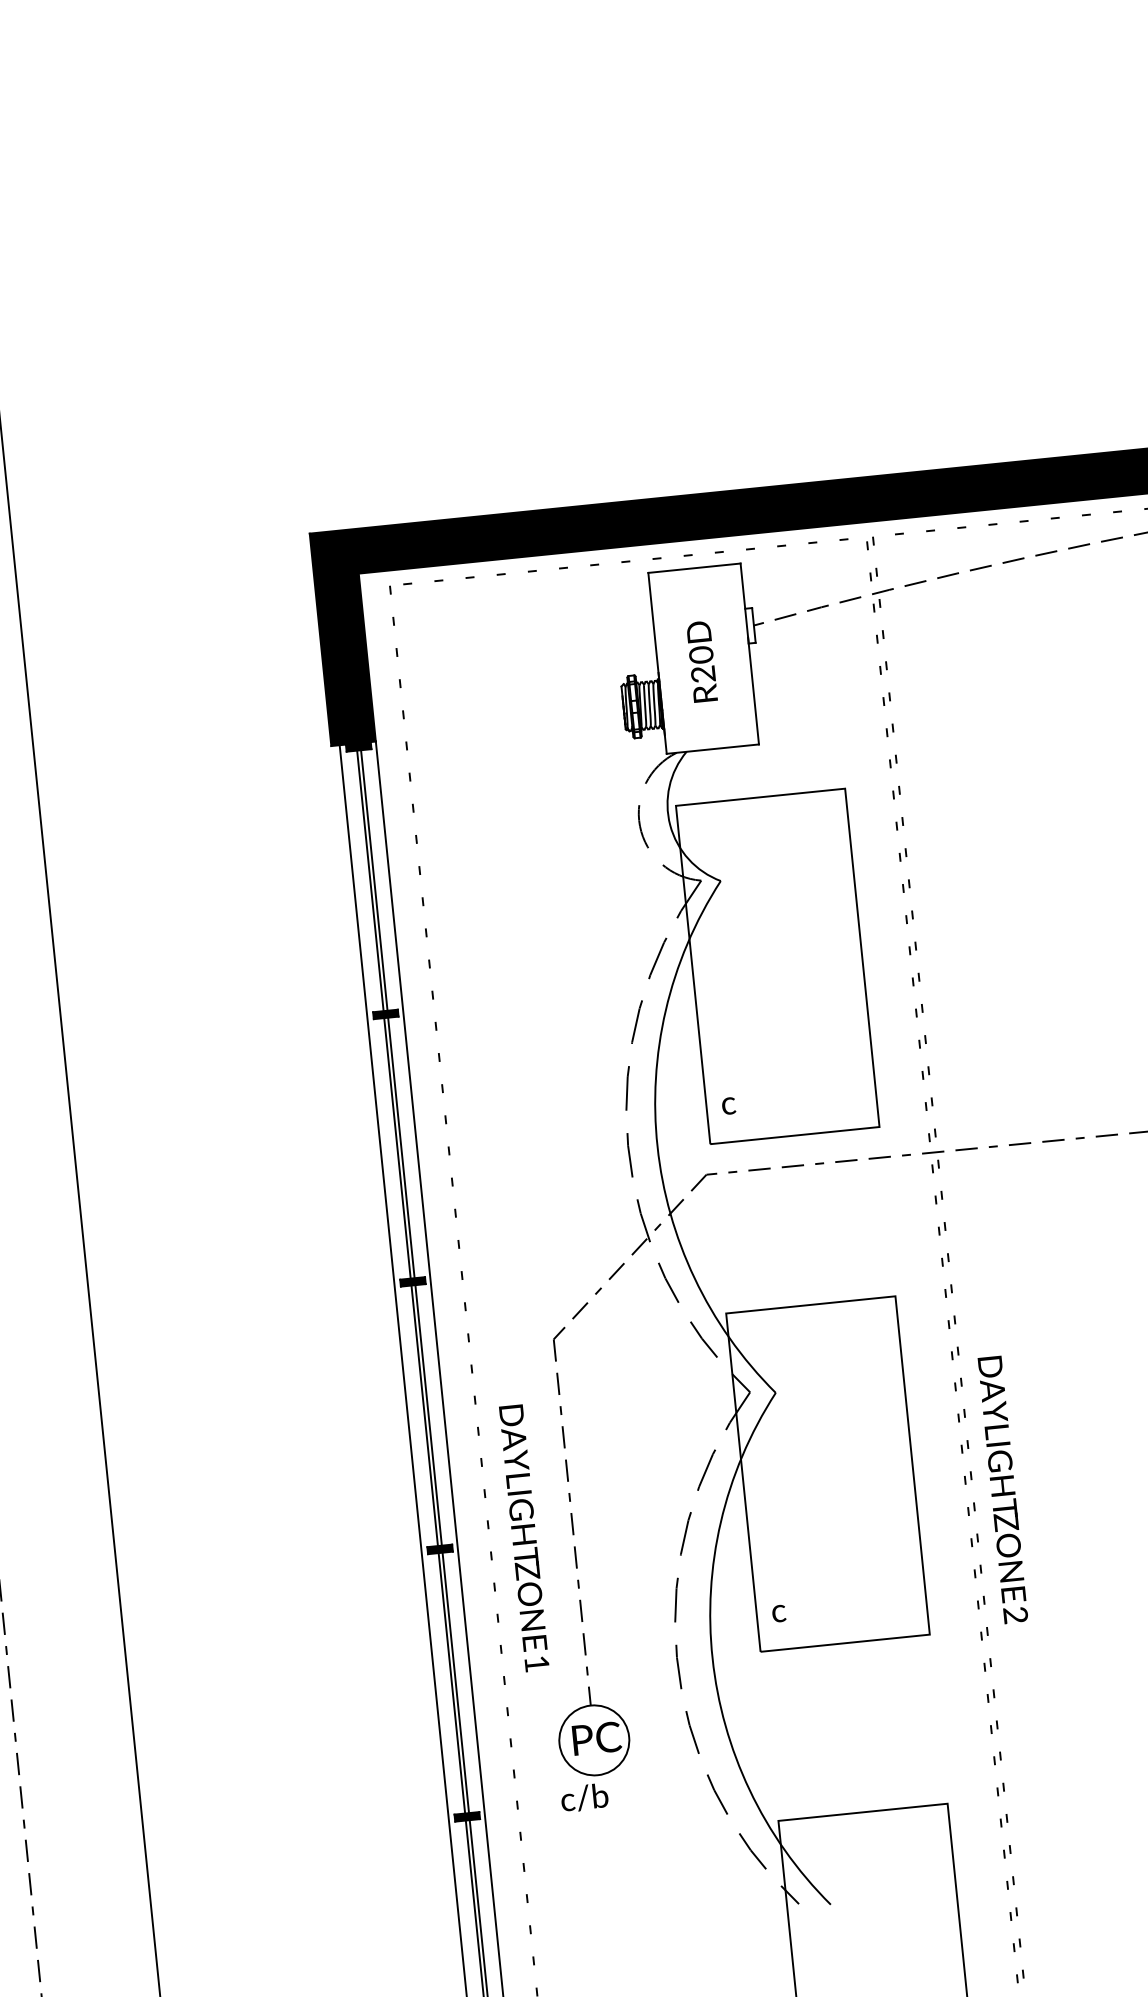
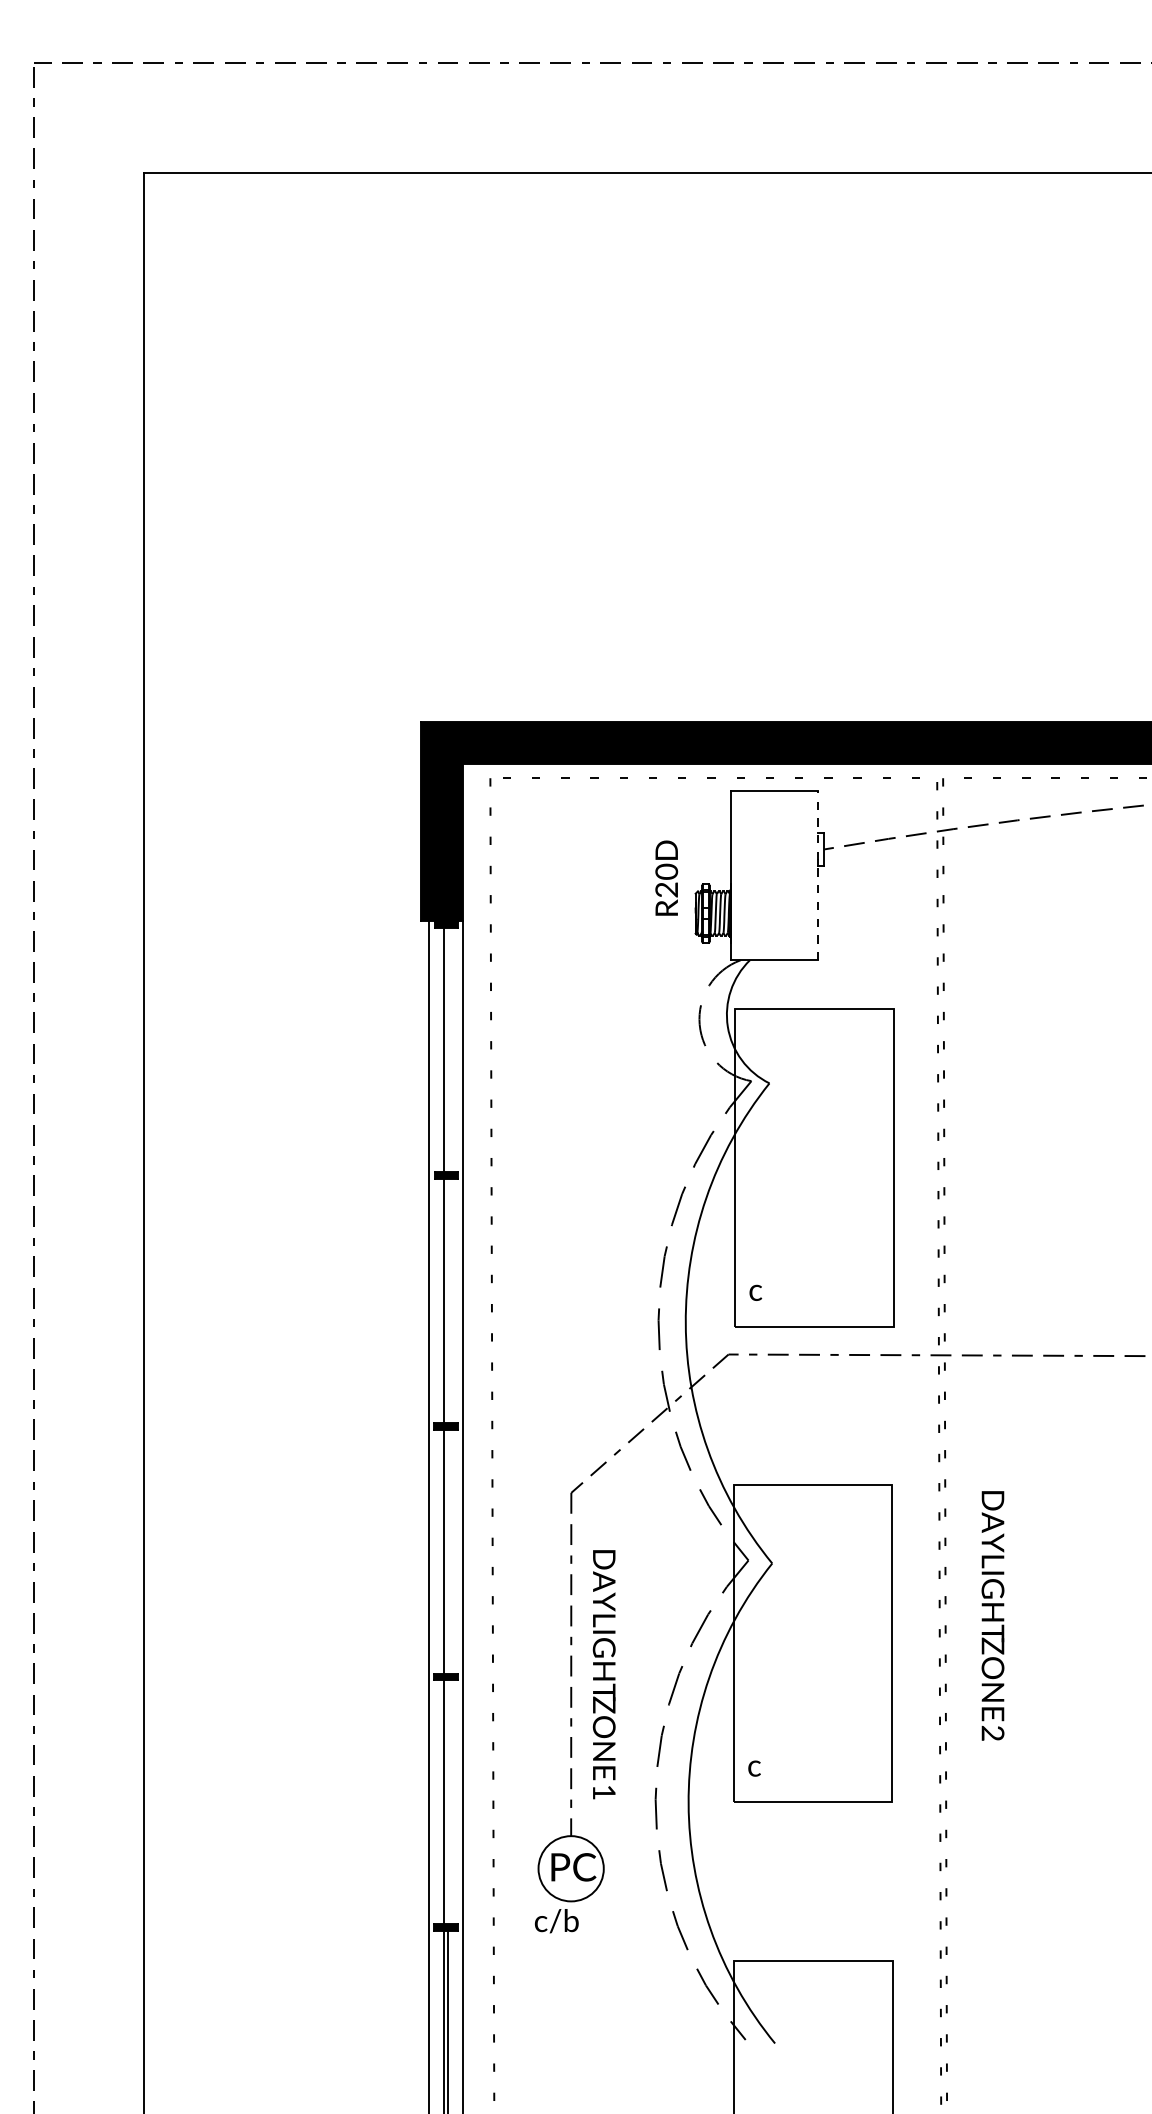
line: (749, 654) -> (817, 875), solid -> dashed
text: (701, 661) -> (666, 877), moved
line: (374, 880) -> (448, 1050), removed
line: (400, 1147) -> (447, 1300), removed
line: (429, 1415) -> (448, 1551), removed
text: (1002, 1489) -> (992, 1615), moved
text: (523, 1538) -> (603, 1674), moved
line: (456, 1682) -> (448, 1802), removed

